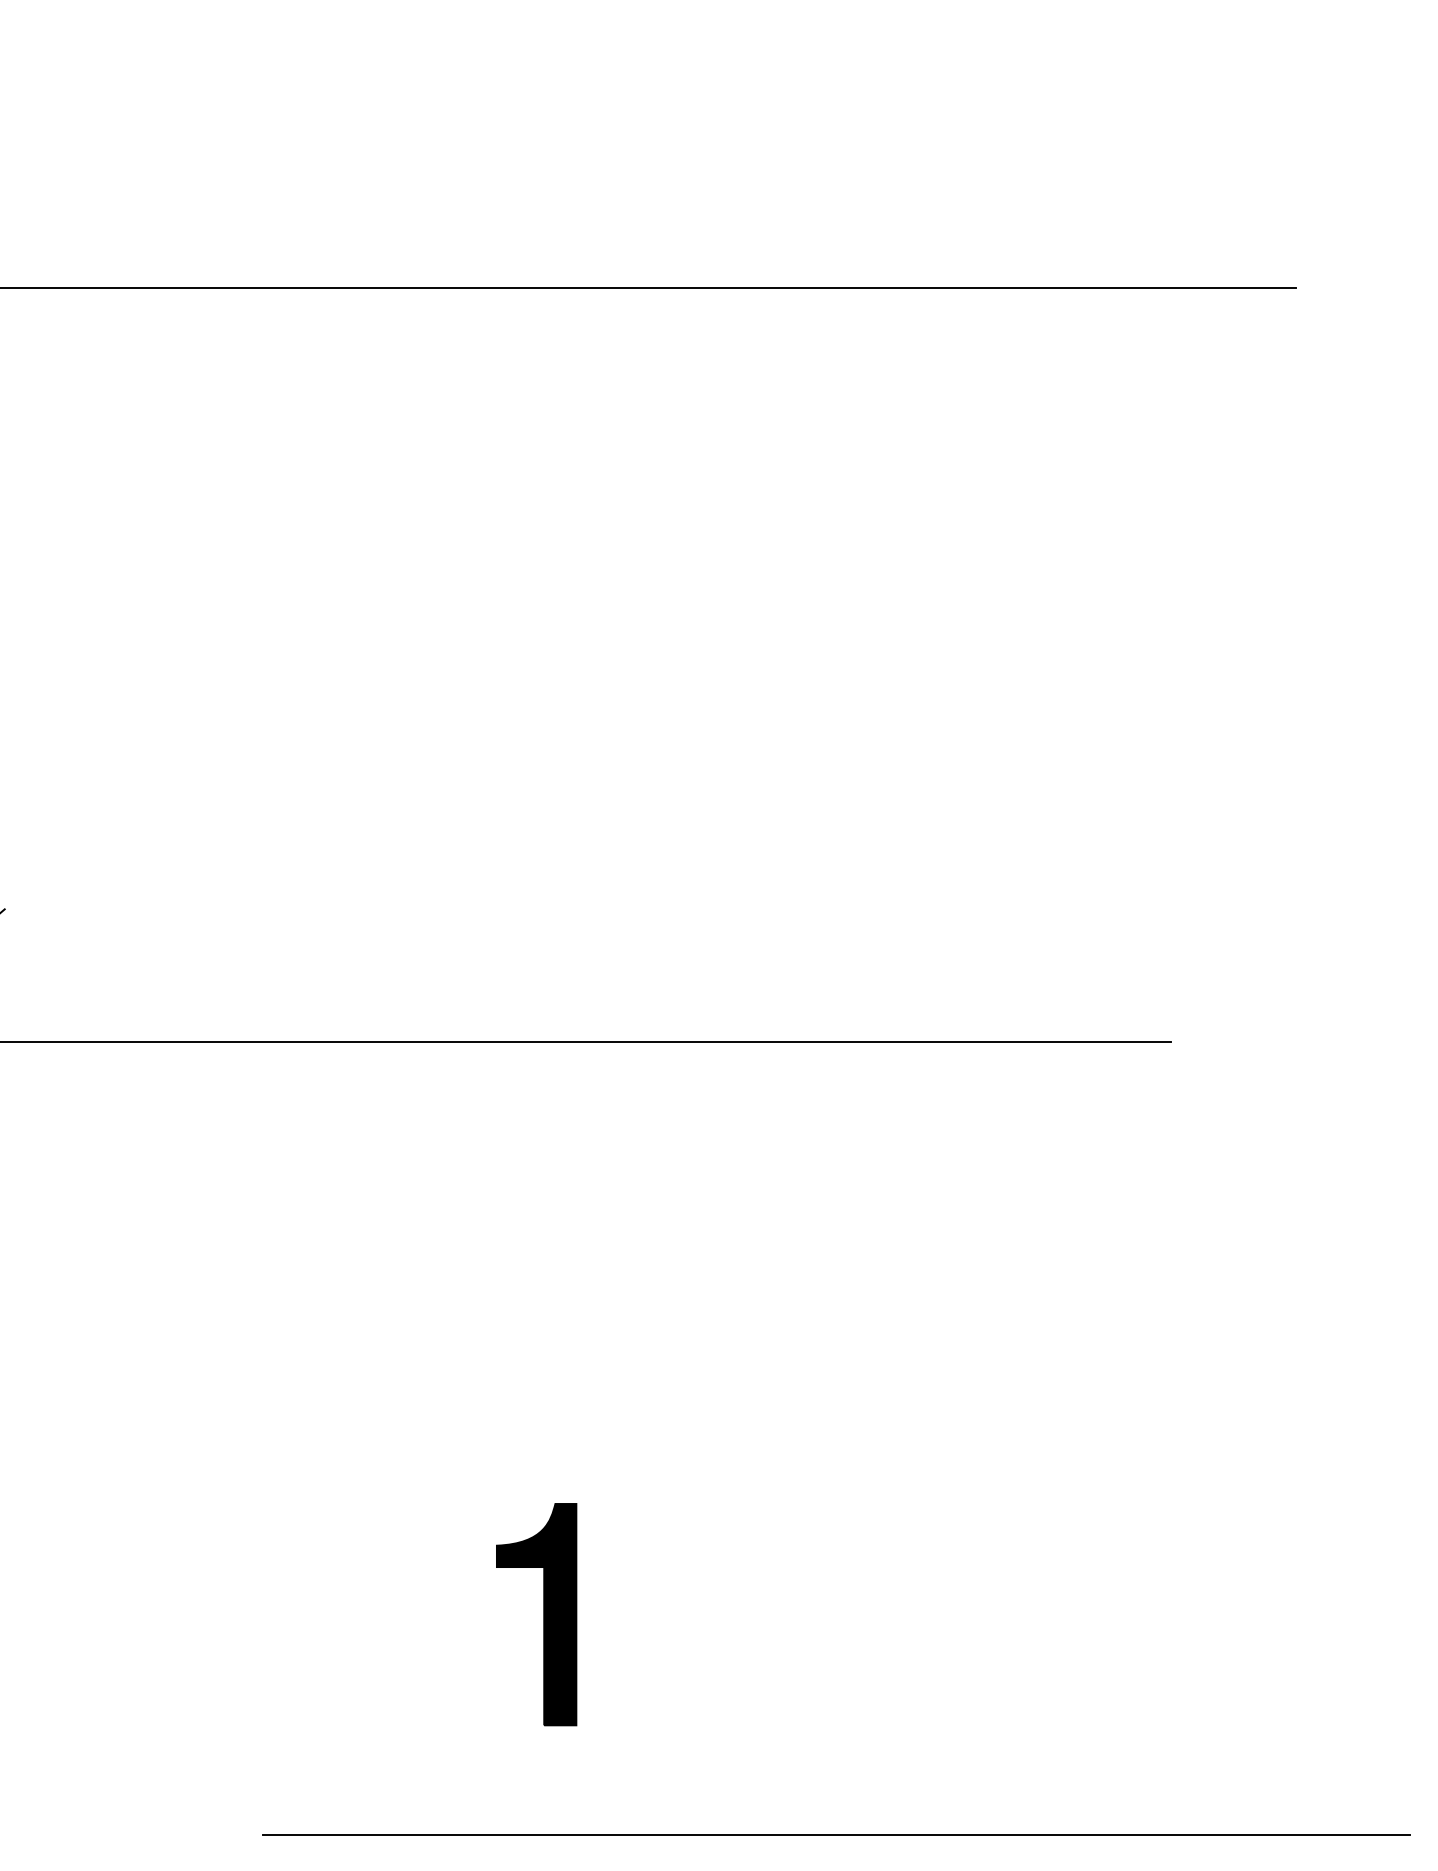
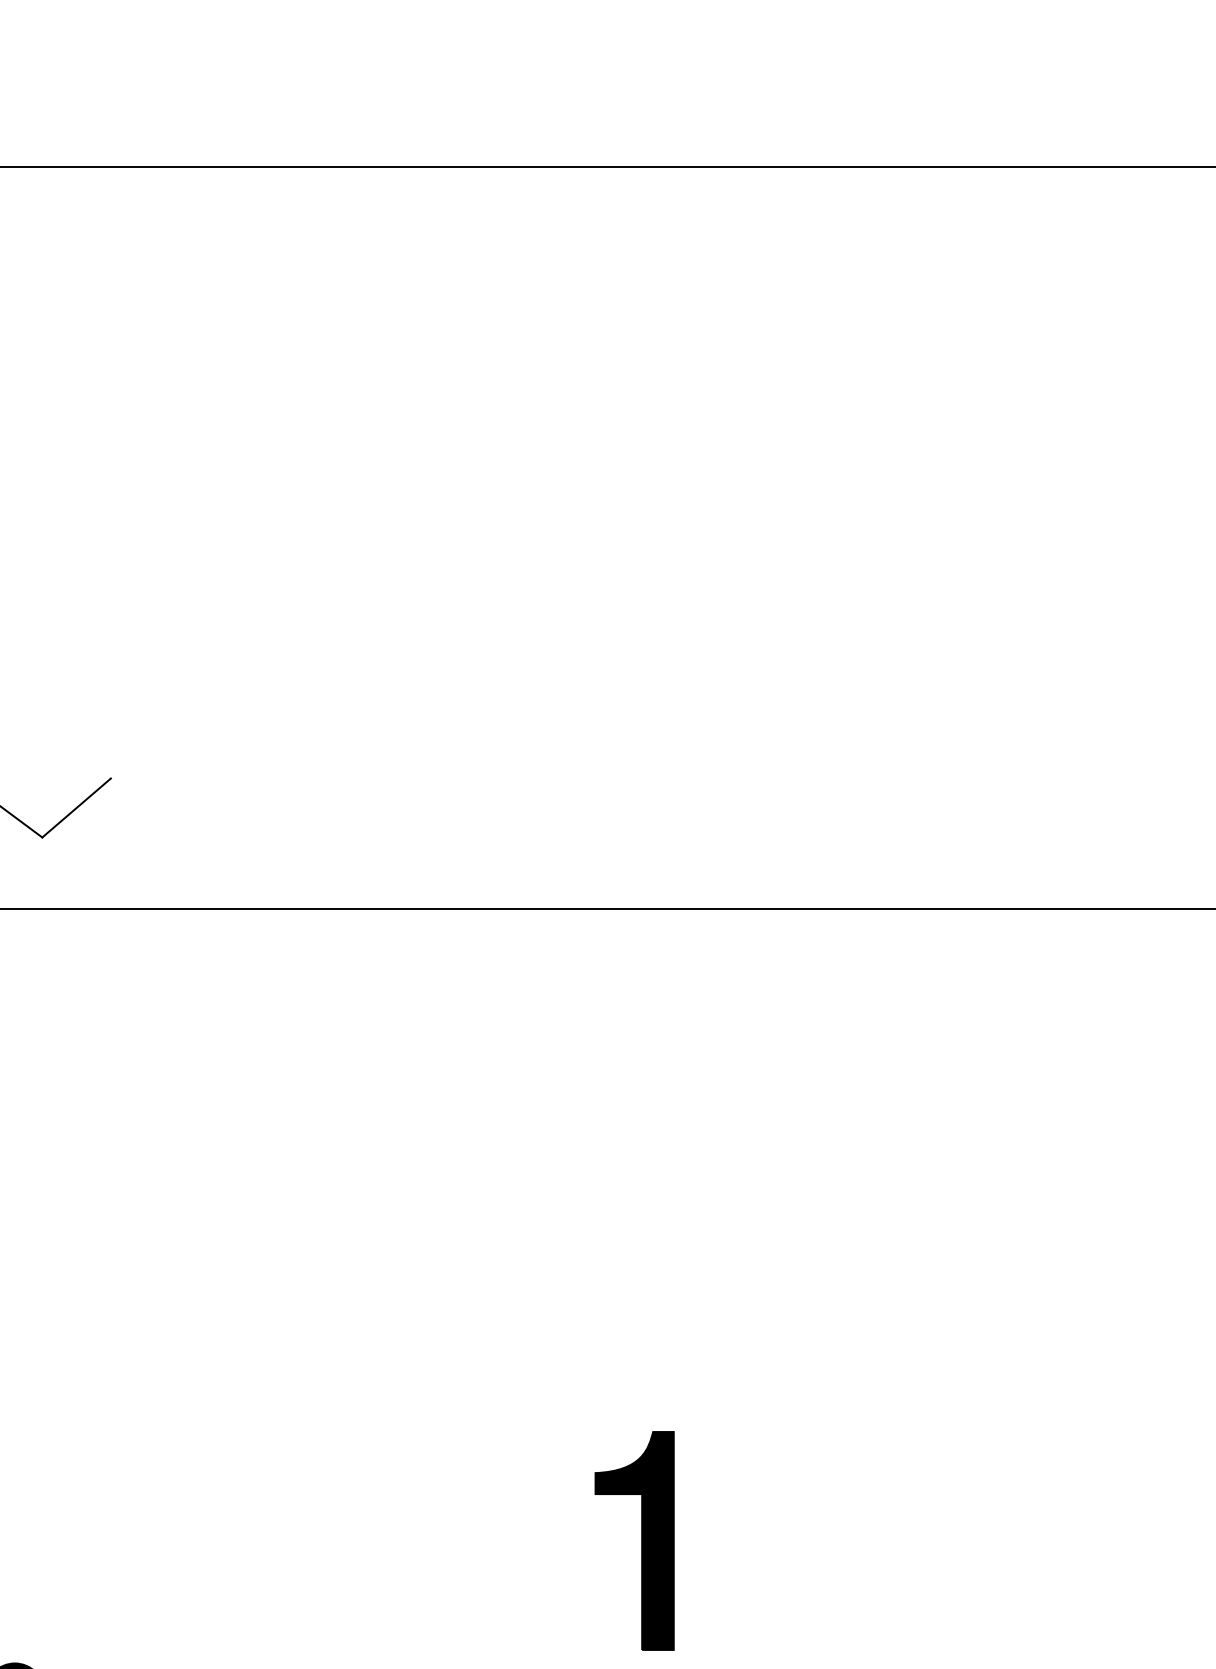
part: (543, 1614) -> (641, 1540), moved

